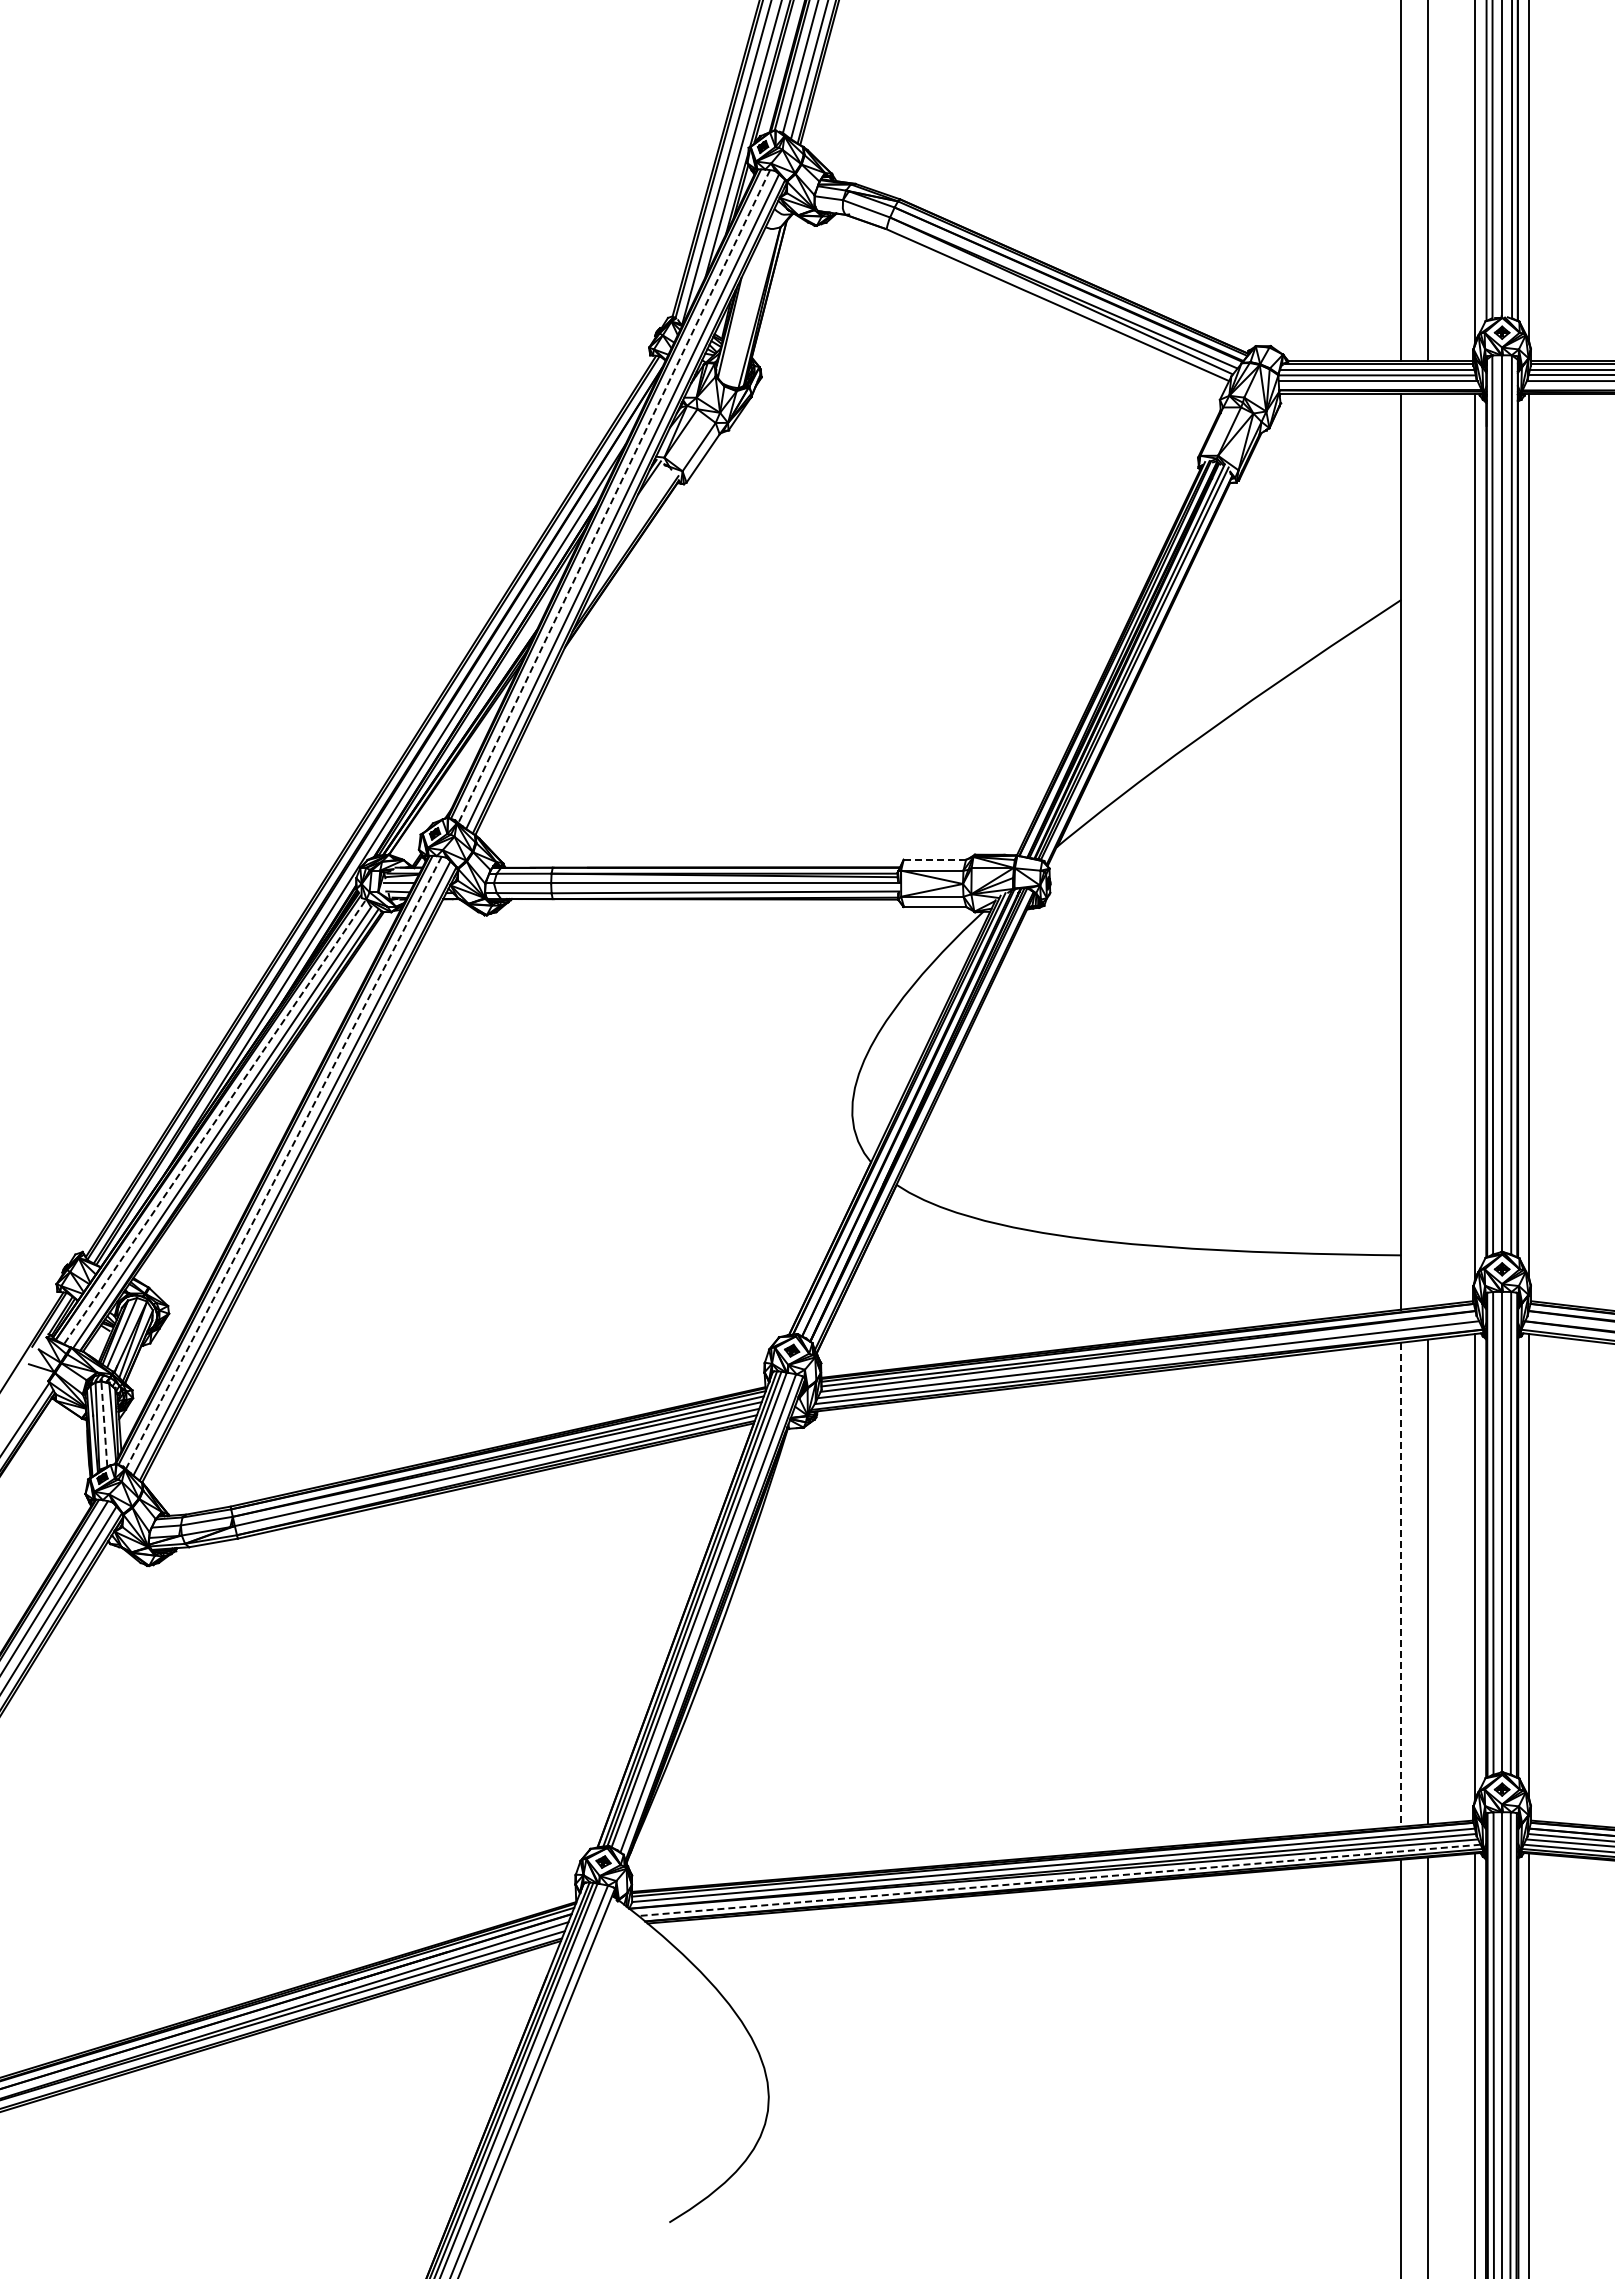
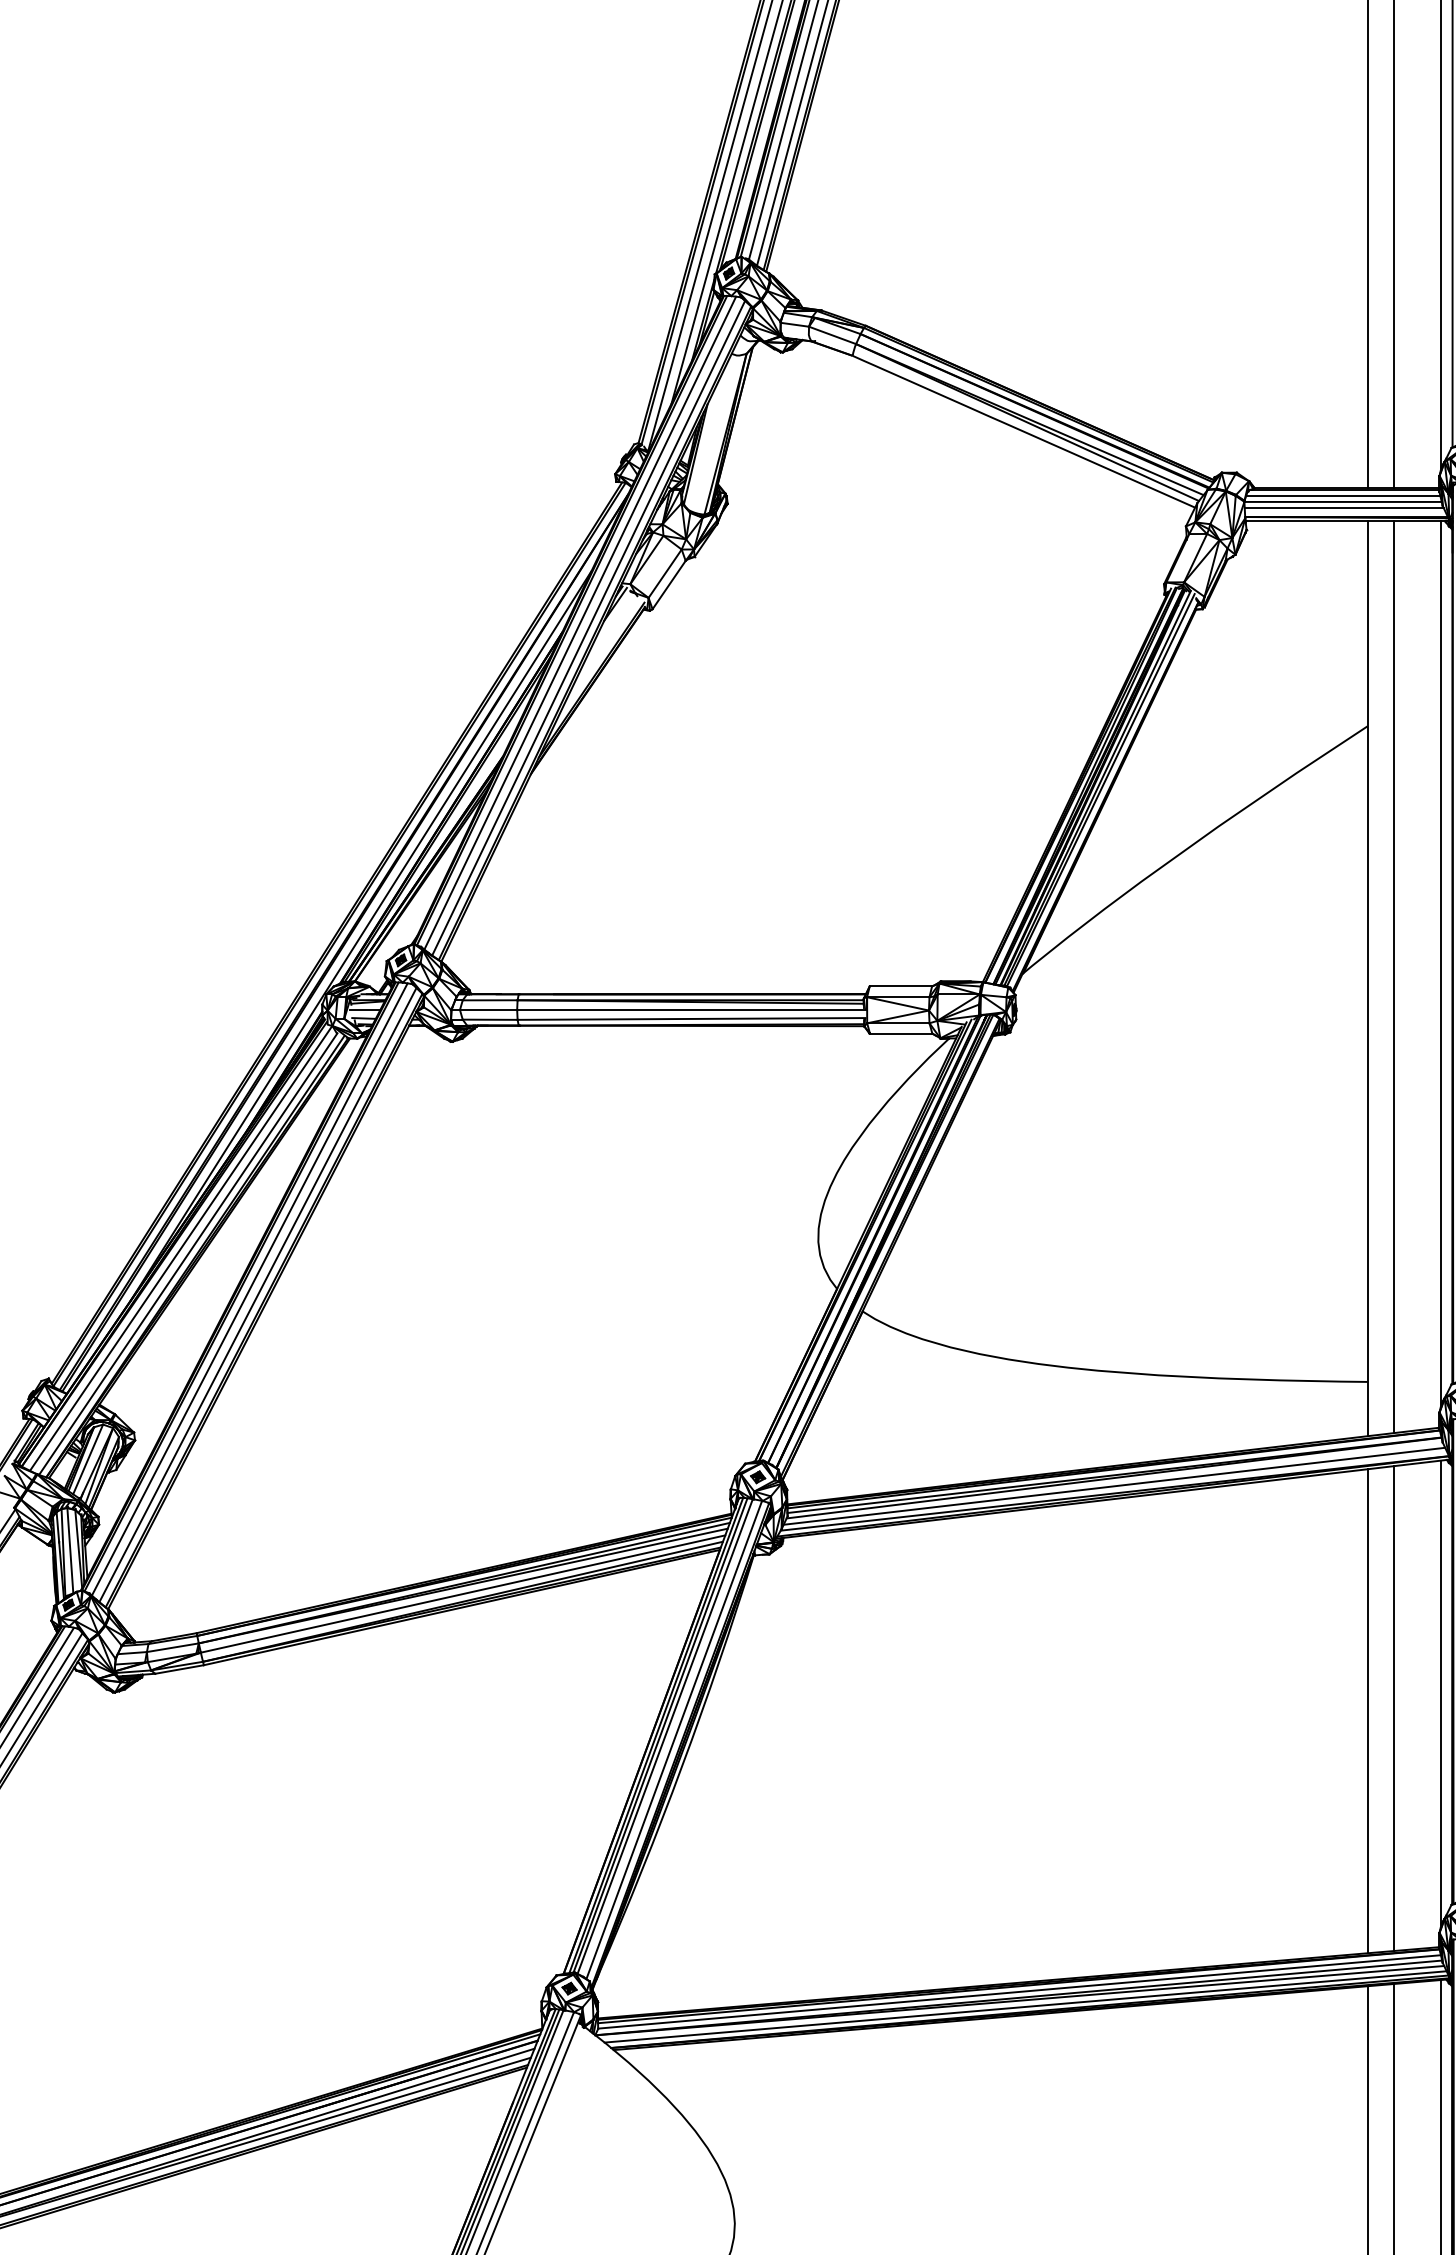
line: (614, 496) -> (580, 623), dashed -> solid
line: (1428, 850) -> (1394, 977), added
line: (934, 859) -> (900, 986), dashed -> solid
line: (214, 1122) -> (180, 1249), dashed -> solid
line: (283, 1163) -> (249, 1290), dashed -> solid
line: (104, 1424) -> (70, 1551), dashed -> solid
line: (1401, 1584) -> (1367, 1711), dashed -> solid
line: (1059, 1880) -> (1025, 2007), dashed -> solid

